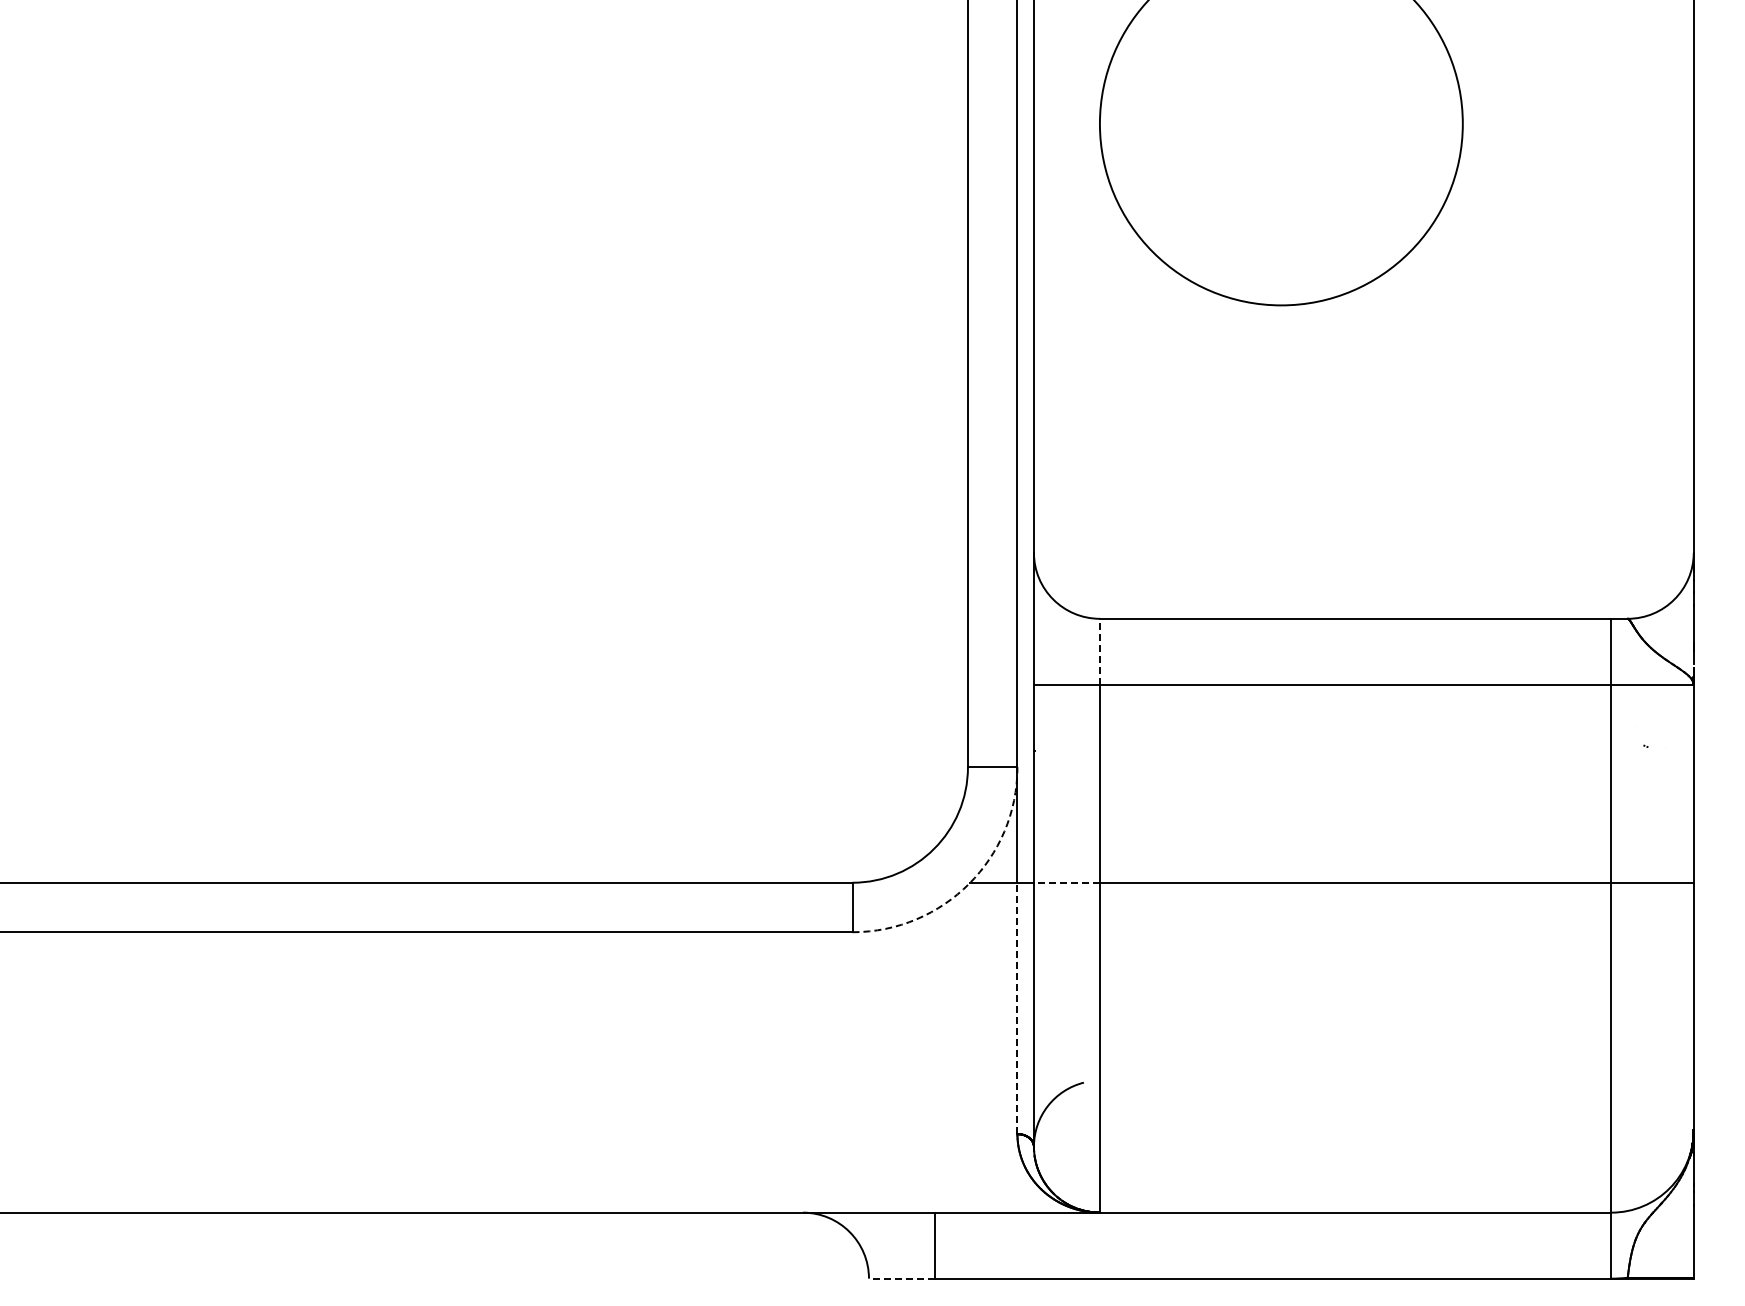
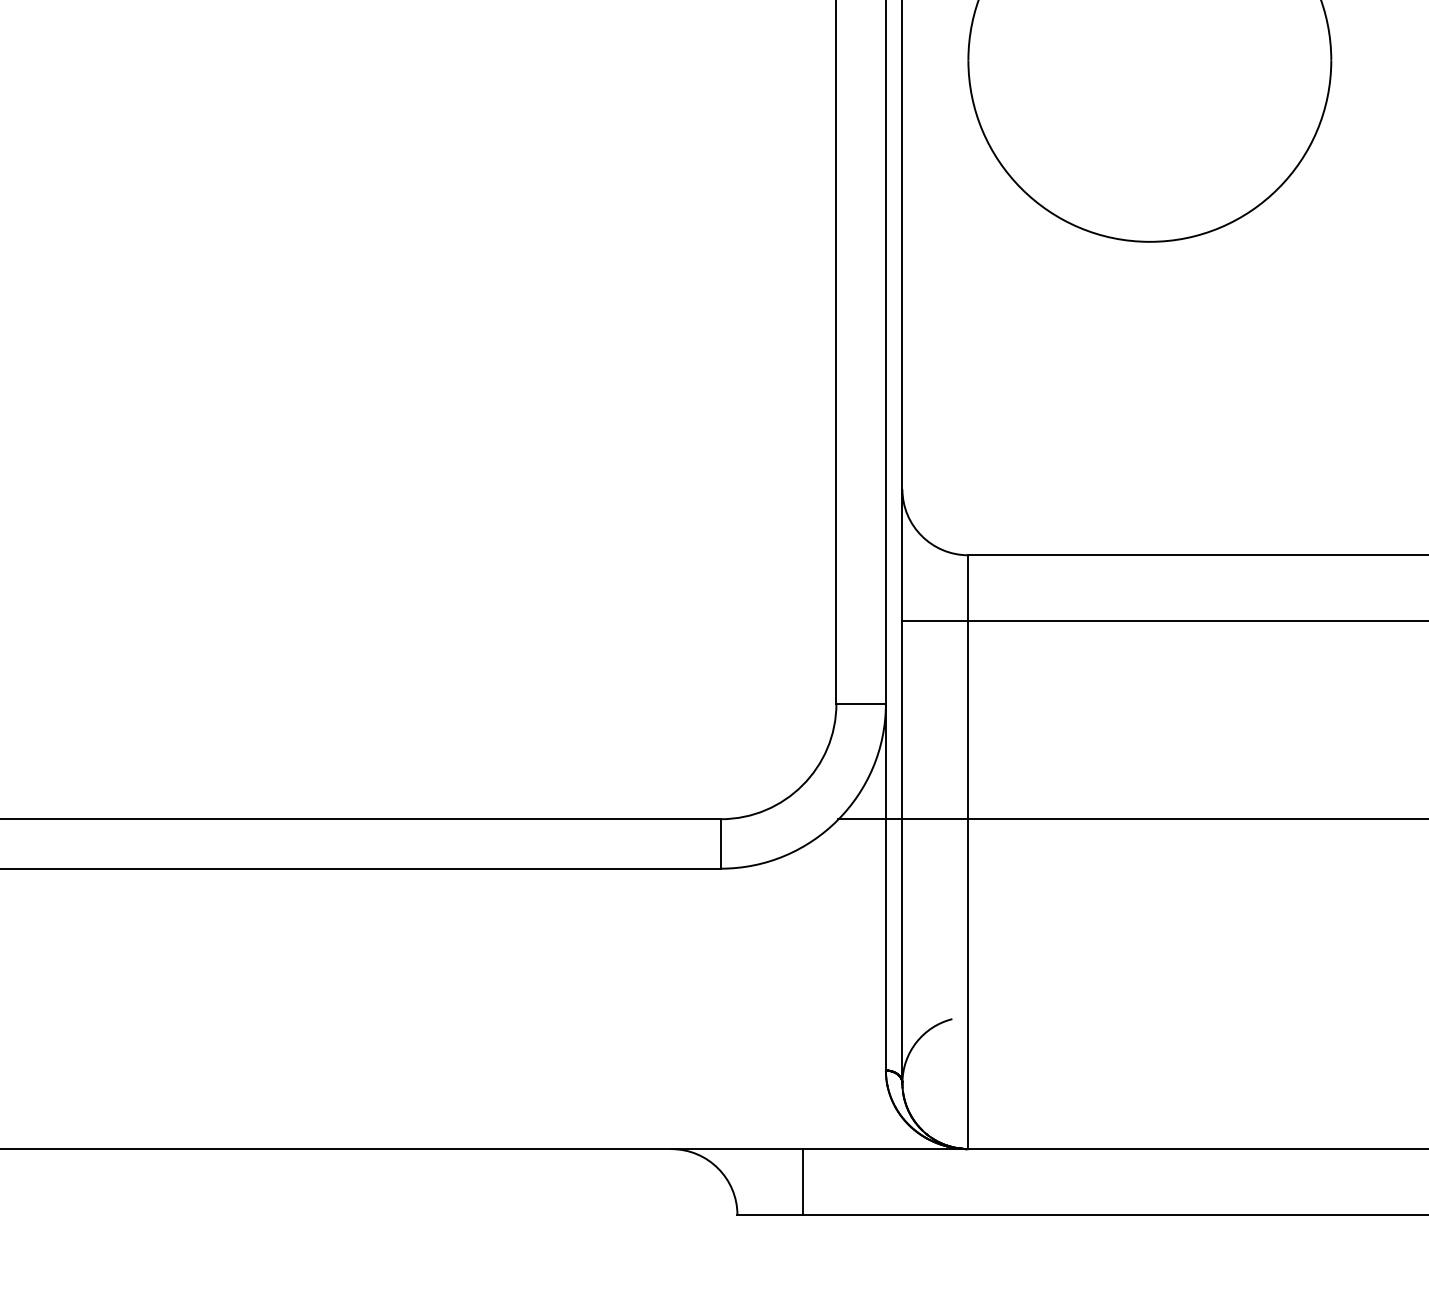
line: (1099, 652) -> (967, 588), dashed -> solid
line: (1066, 882) -> (934, 818), dashed -> solid
arc: (969, 883) -> (837, 819), dashed -> solid
line: (1017, 1008) -> (885, 944), dashed -> solid
line: (901, 1278) -> (769, 1214), dashed -> solid

